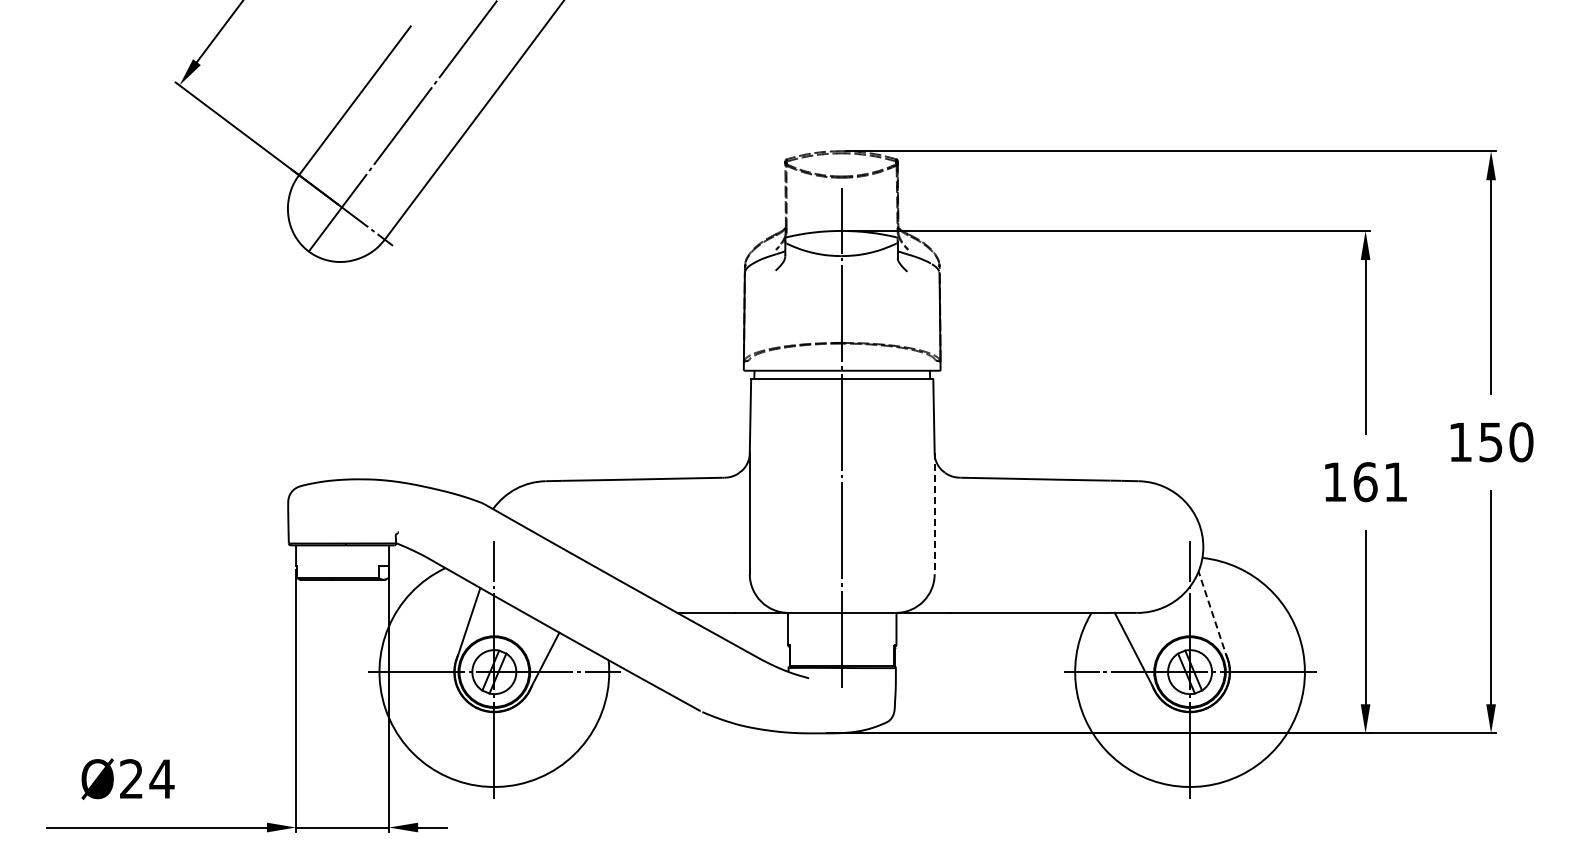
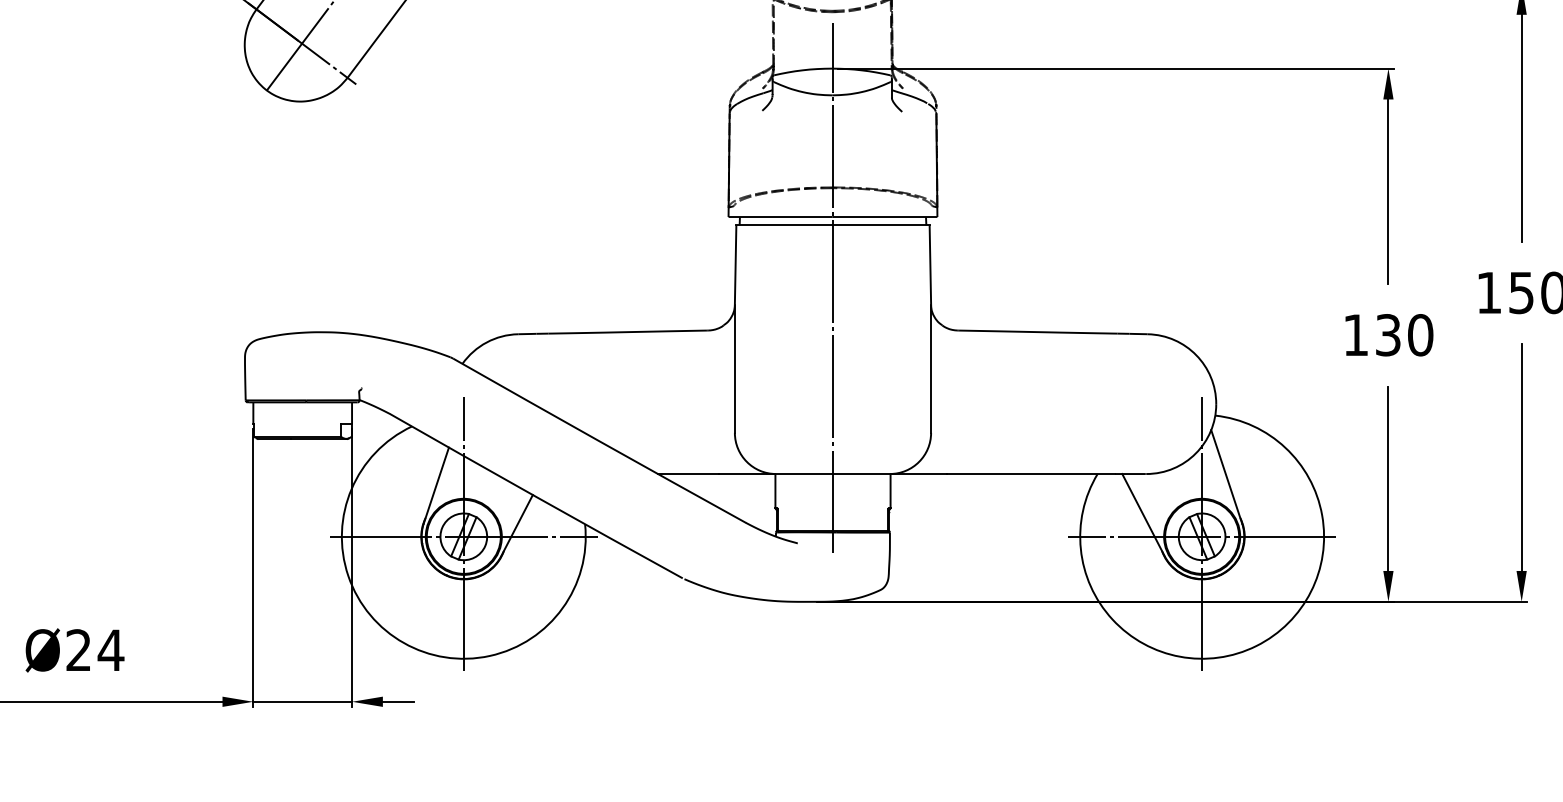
text: (1380, 482) -> (1404, 335), 161 -> 130
line: (934, 514) -> (930, 369), dashed -> solid
line: (1213, 615) -> (1227, 476), dashed -> solid

